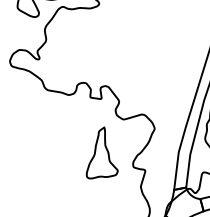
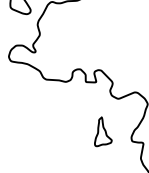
part: (101, 152) -> (101, 131), size x0.6

